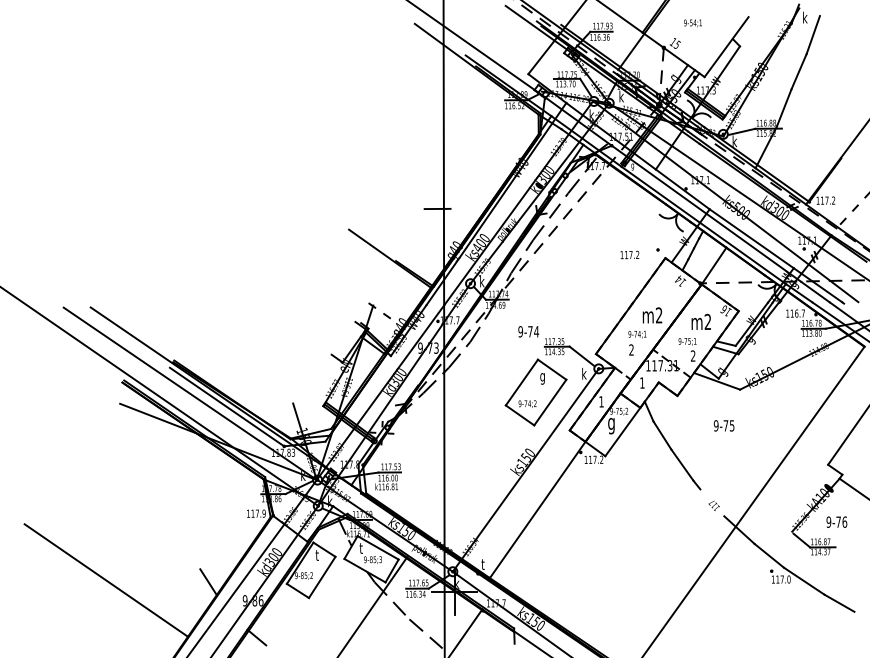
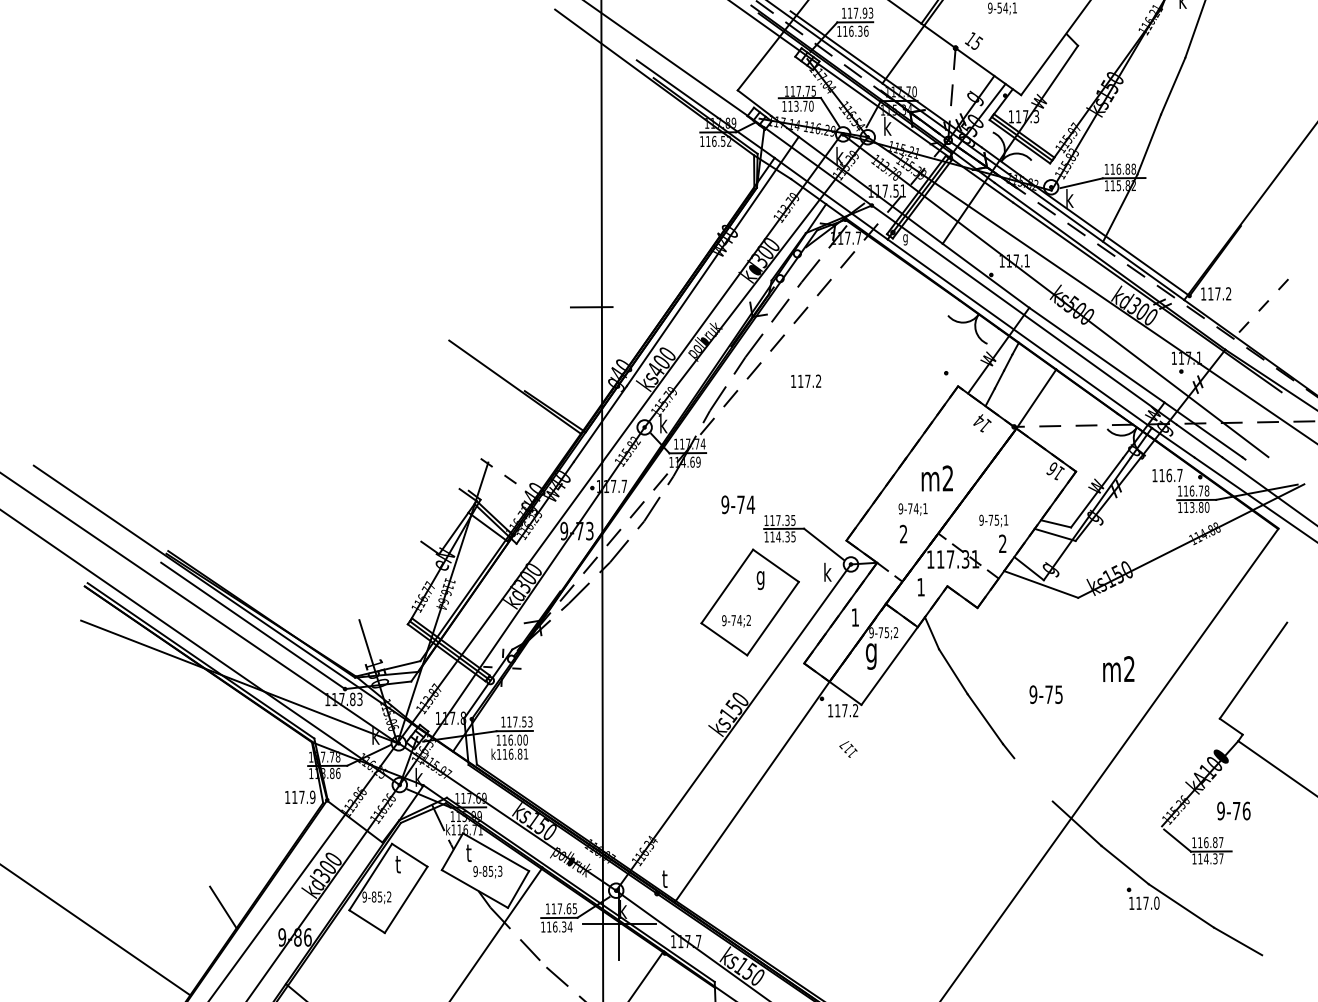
text: (629, 254) -> (805, 380), moved
text: (700, 321) -> (1117, 668), moved
text: (723, 425) -> (1045, 694), moved
text: (713, 505) -> (847, 748), moved

